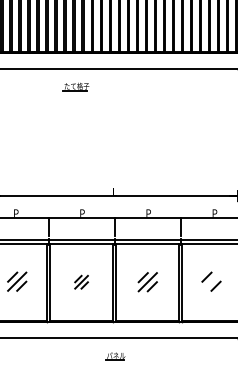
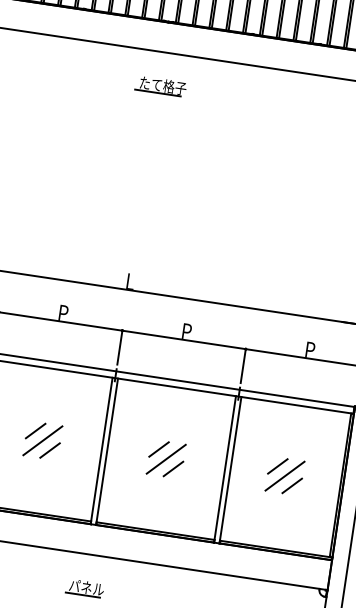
part: (75, 86) -> (160, 85), moved
line: (211, 281) -> (285, 475), added
part: (81, 282) -> (42, 441), size x1.43

